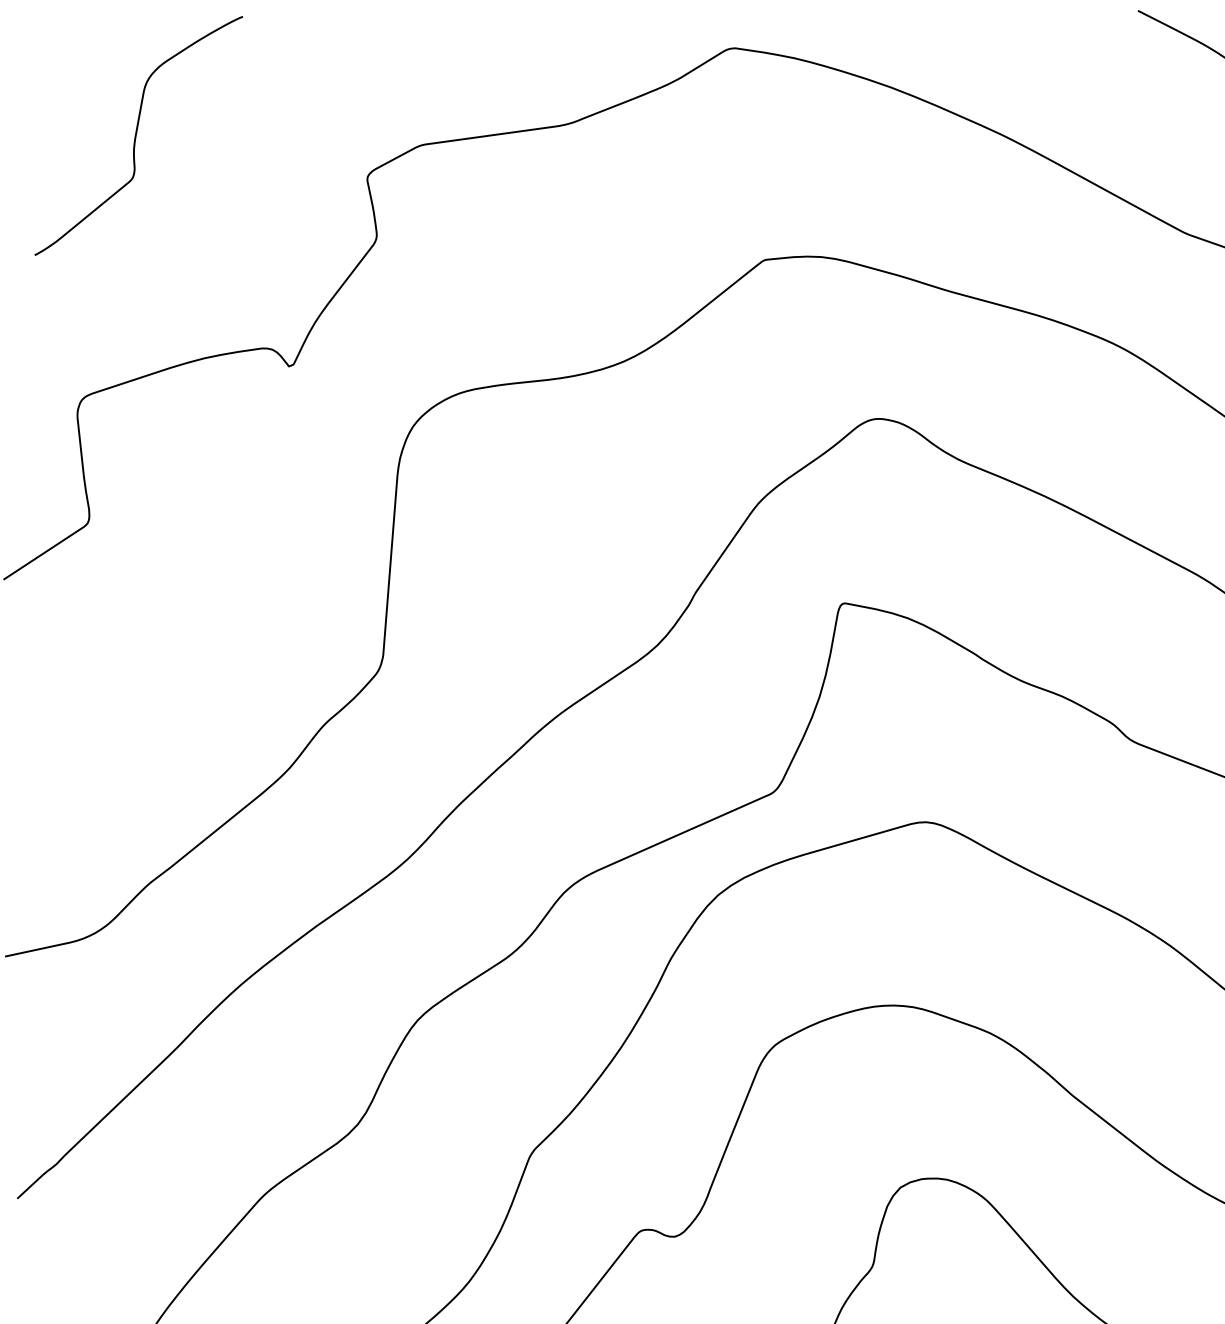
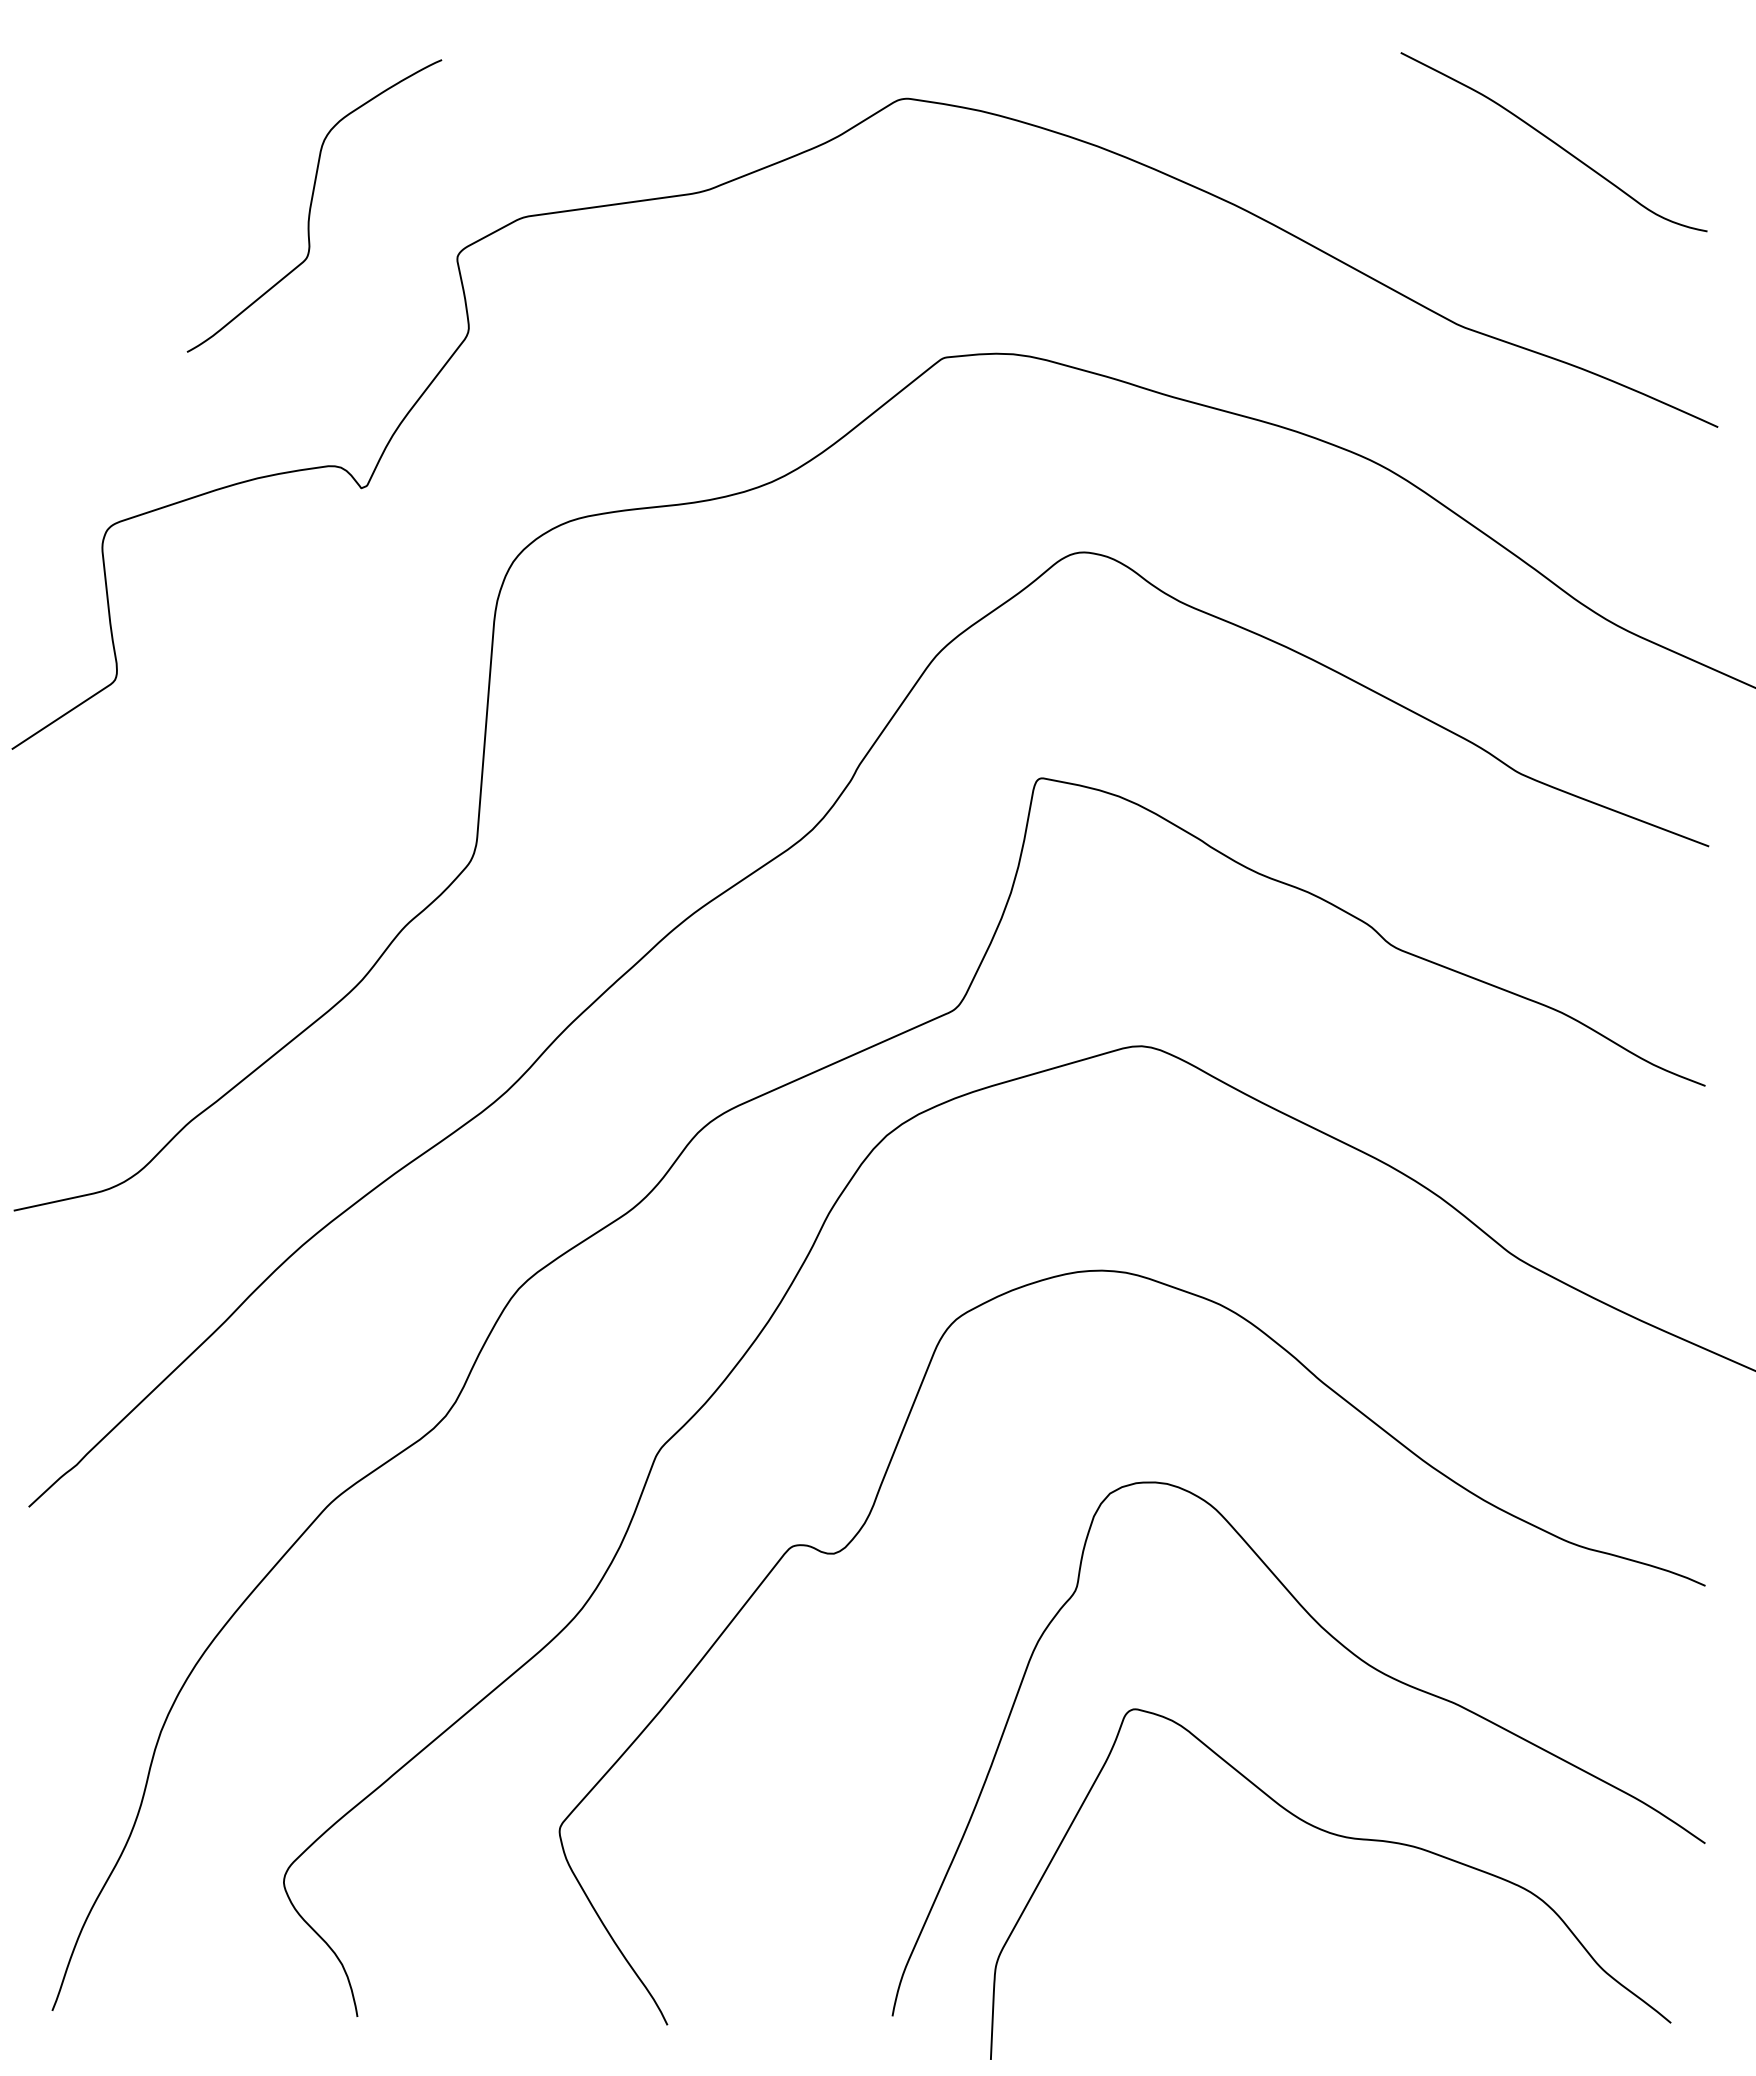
curve: (137, 133) -> (312, 203), moved

